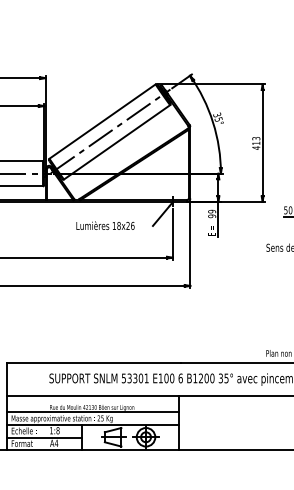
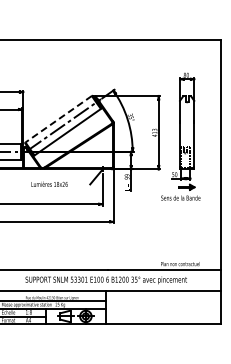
line: (102, 122) -> (58, 119), solid -> dashed
text: (105, 224) -> (49, 183), moved

